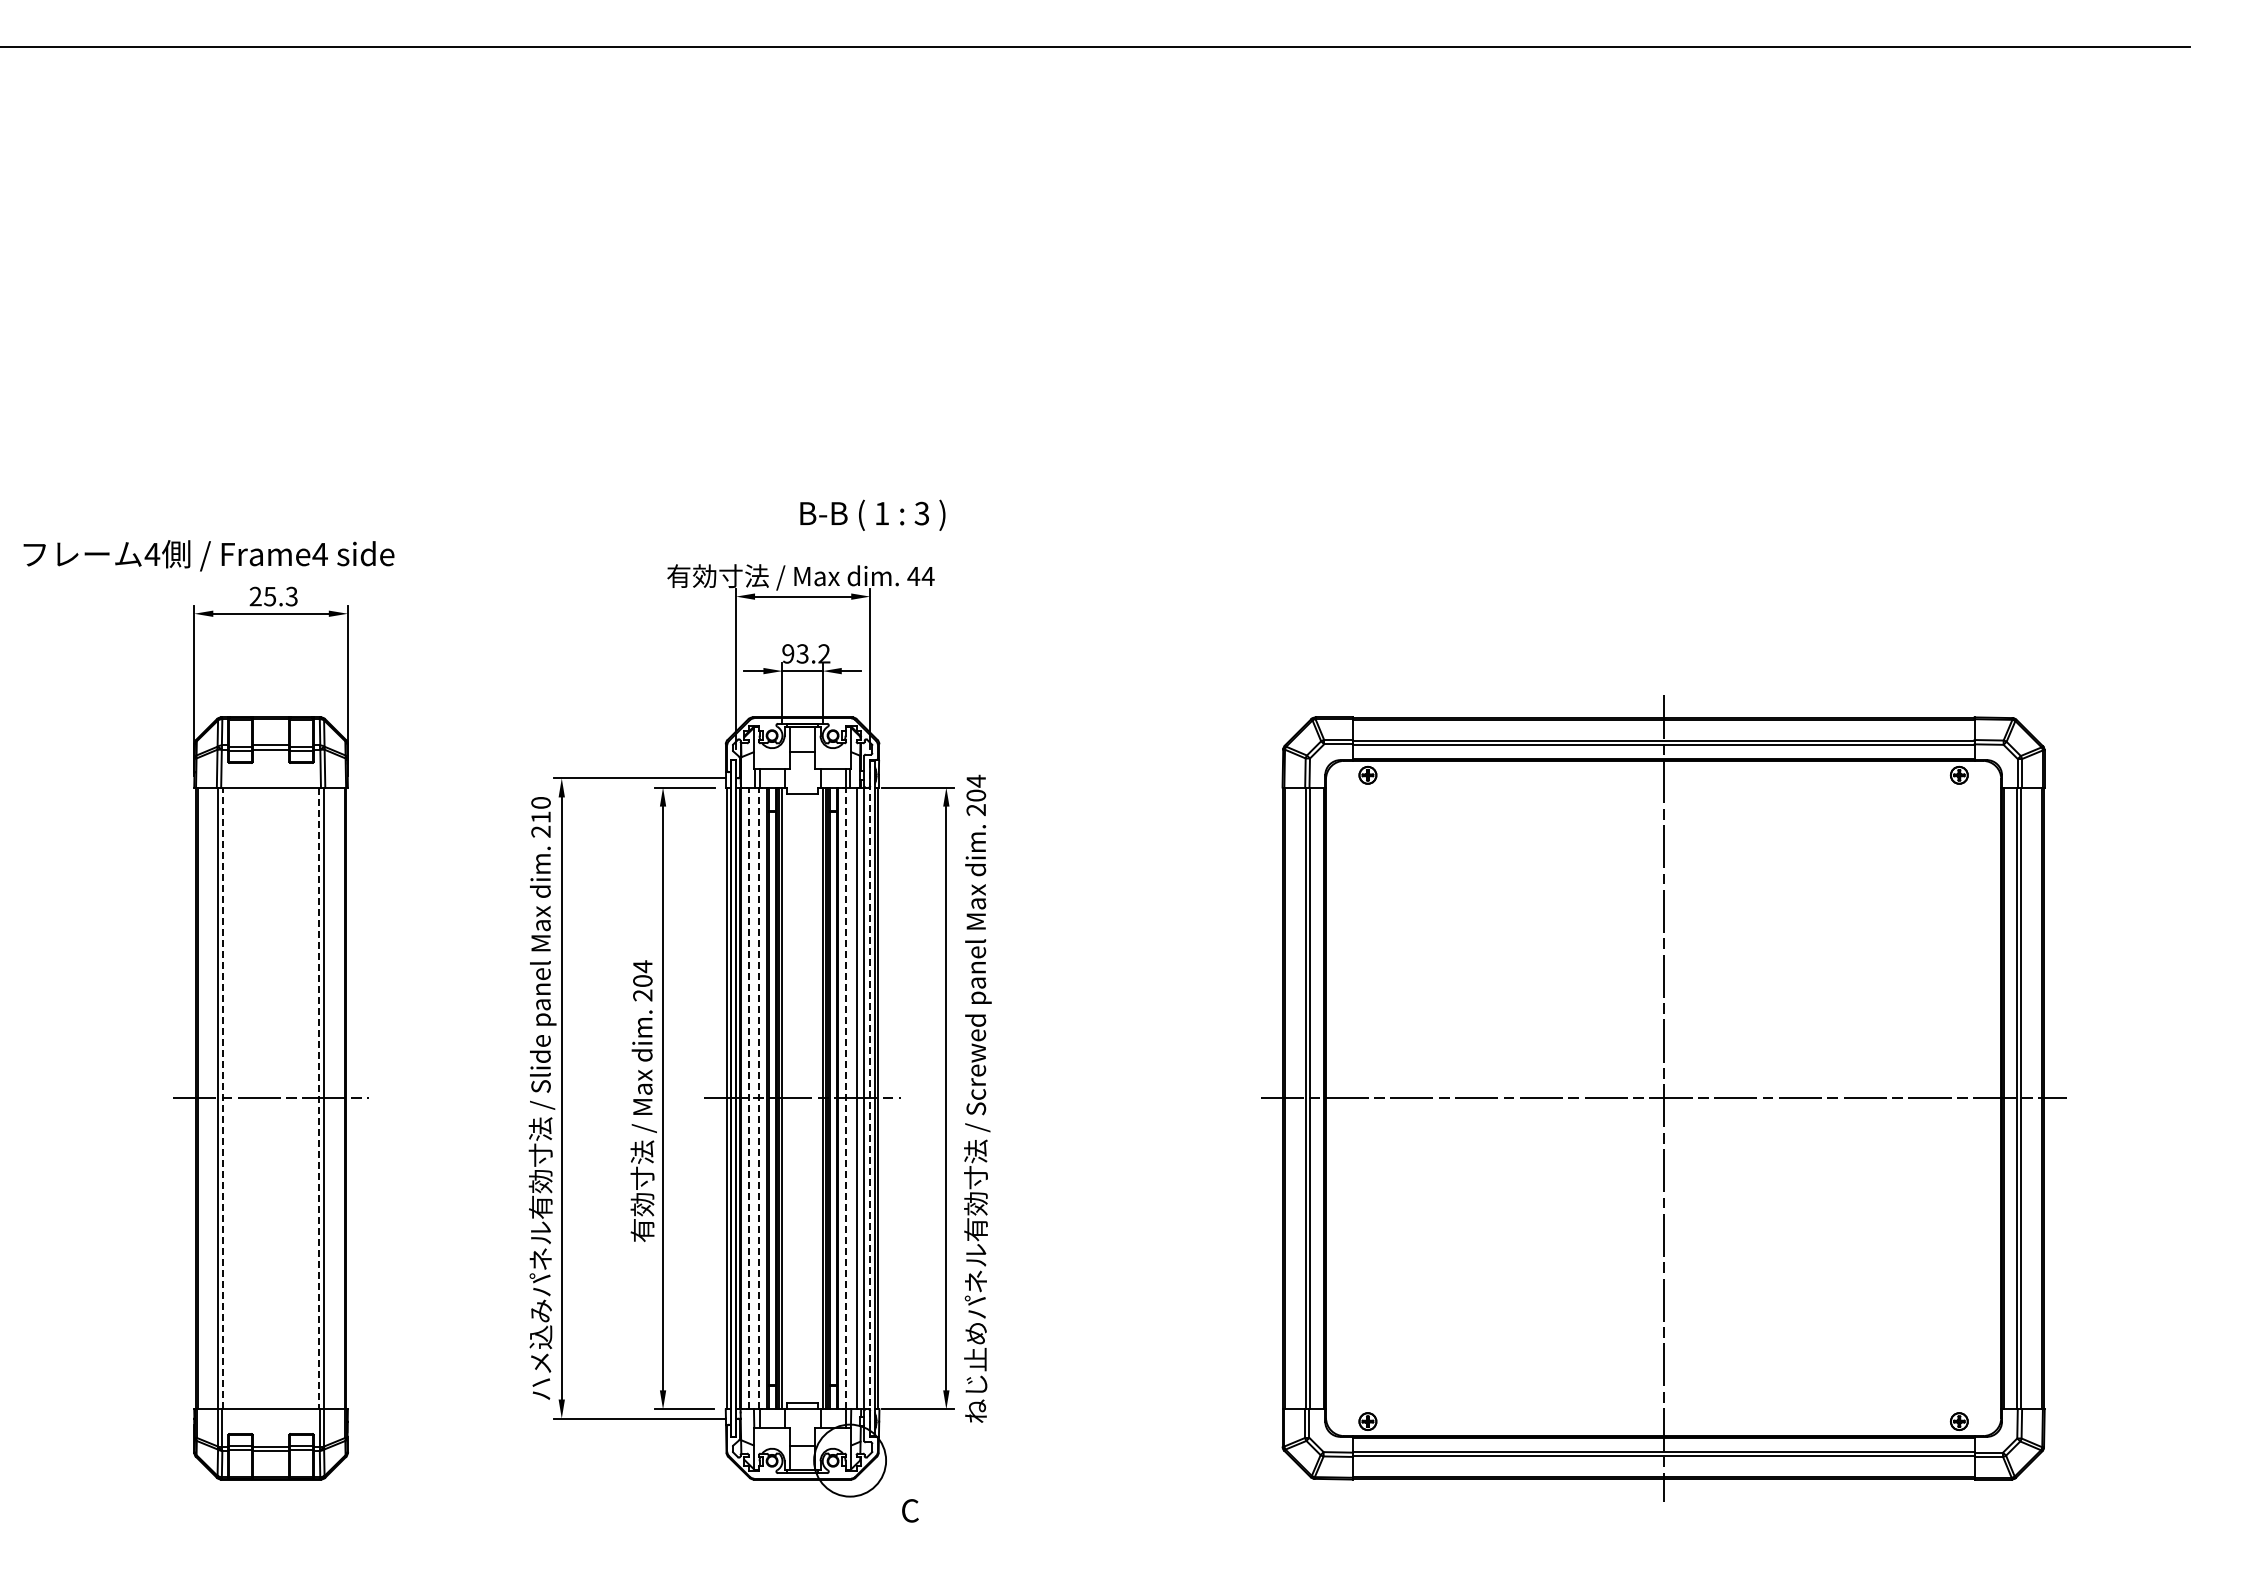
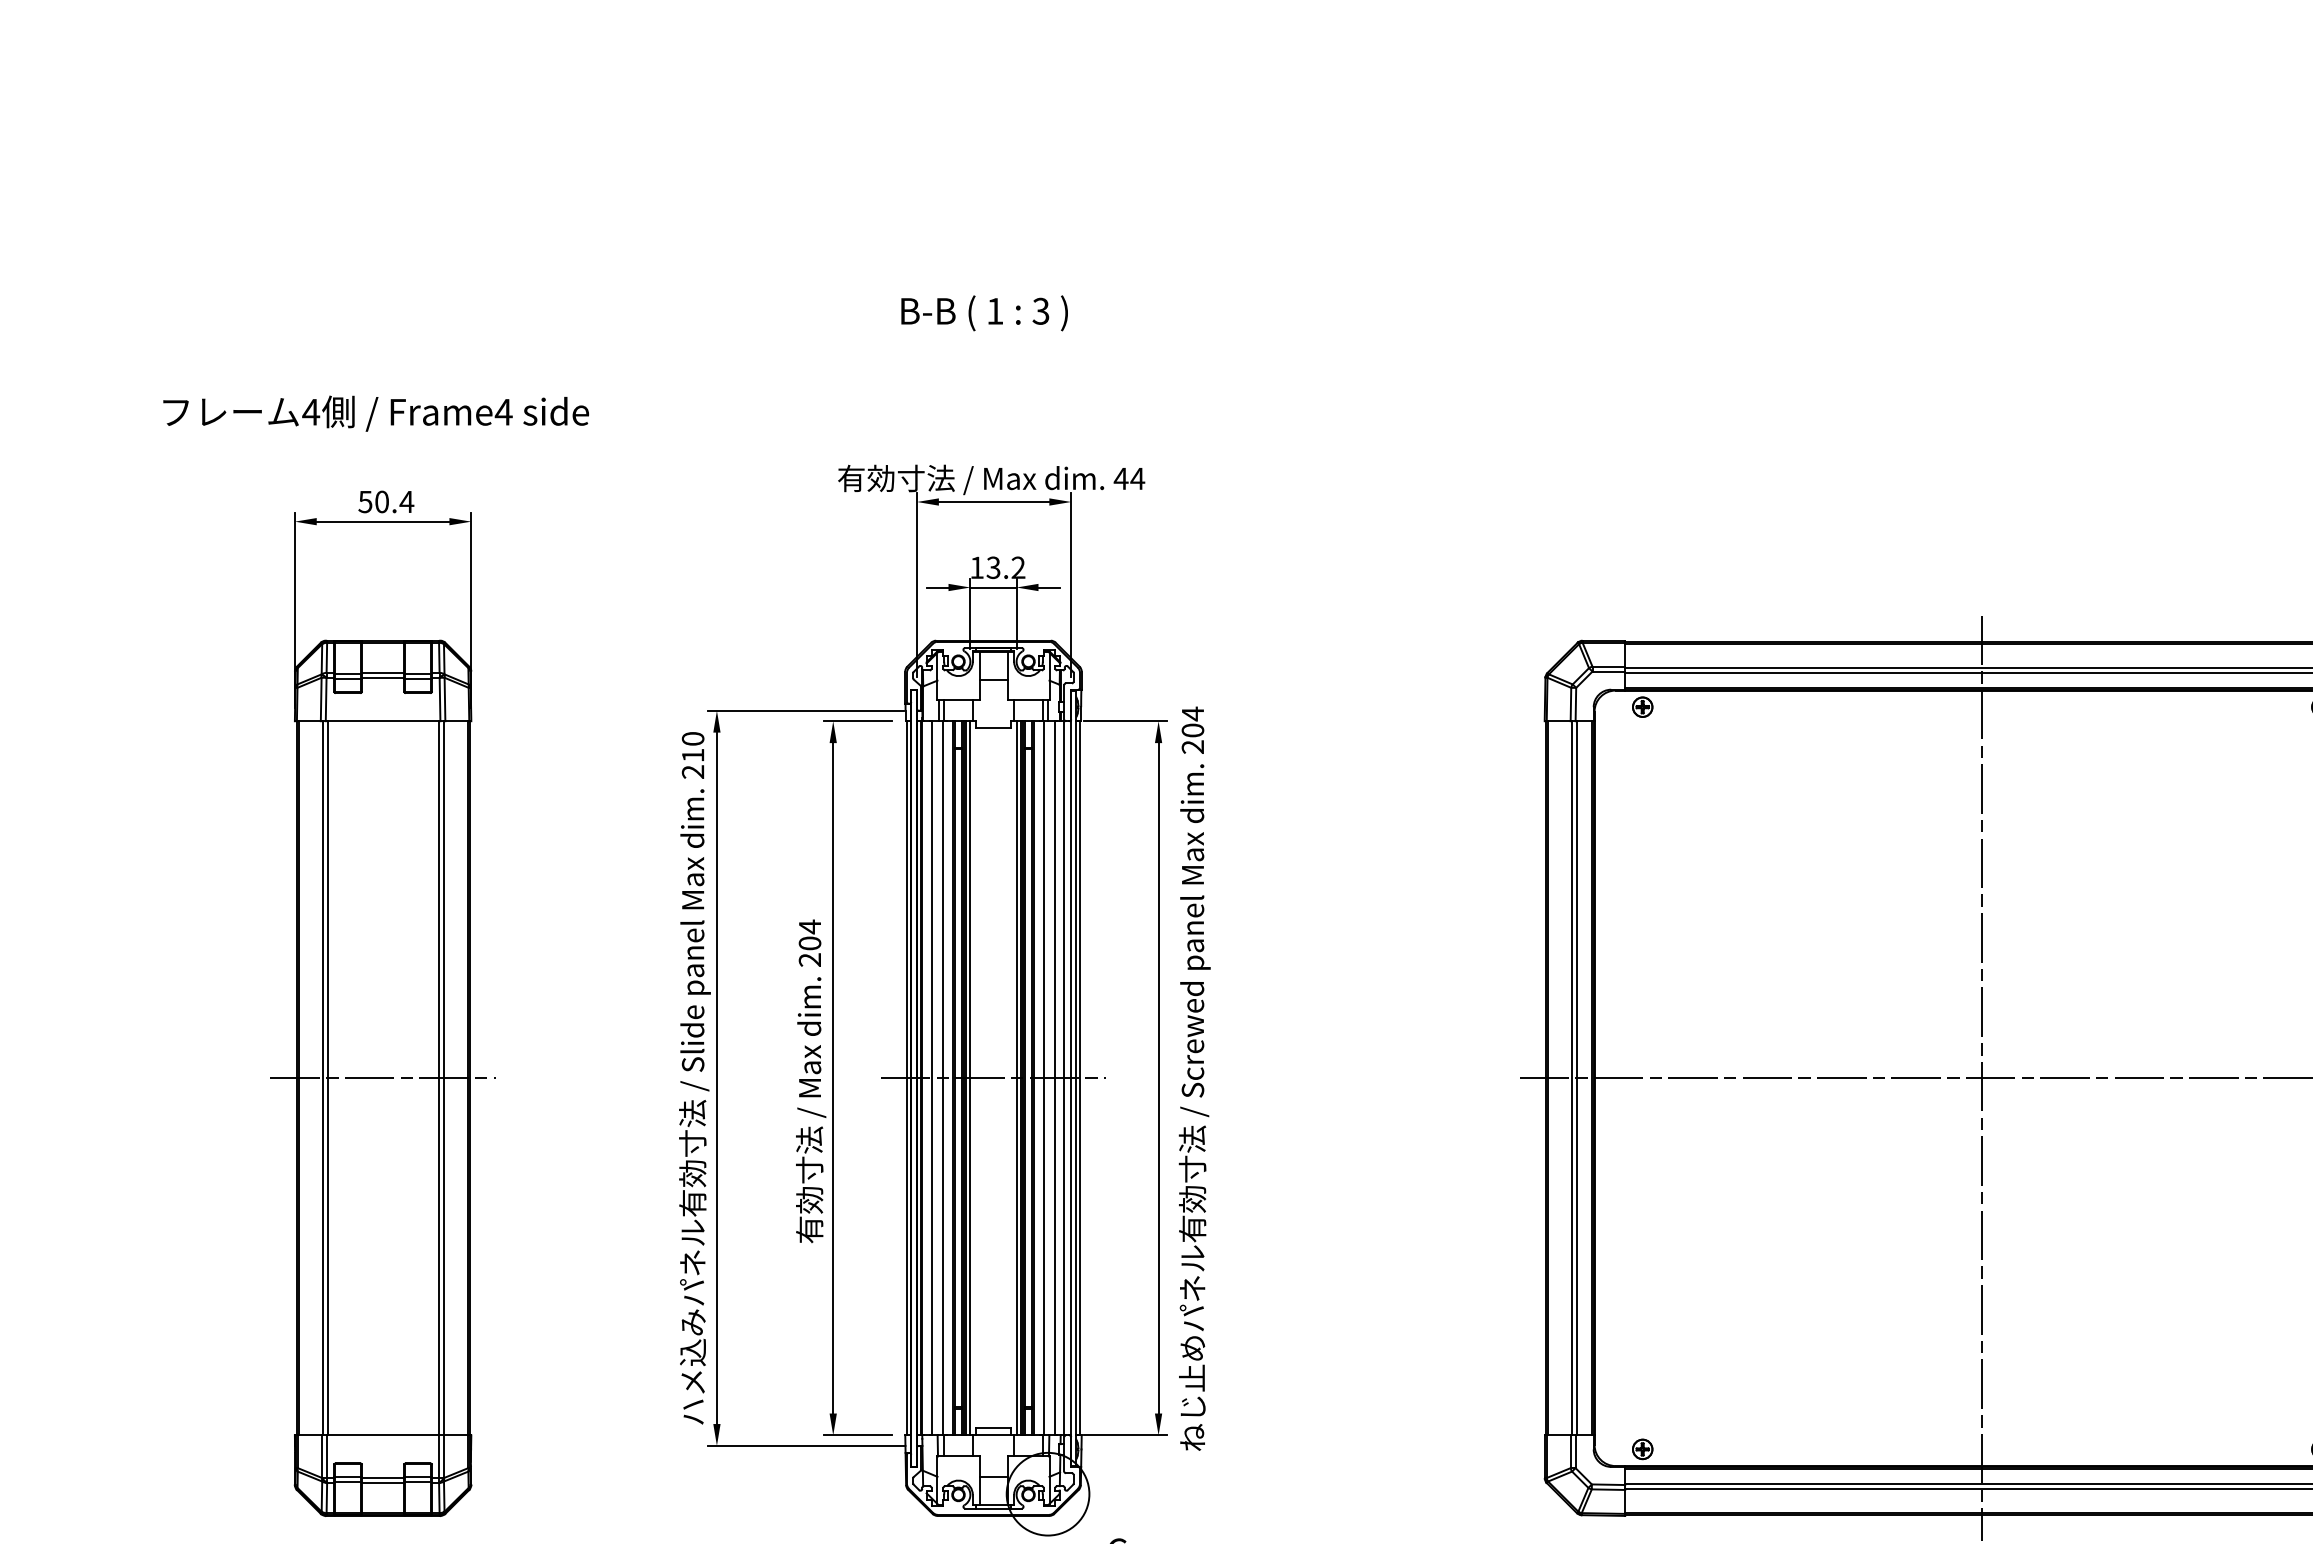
text: (872, 514) -> (984, 312), moved
text: (208, 555) -> (375, 413), moved
text: (273, 596) -> (385, 501), 25.3 -> 50.4
text: (788, 653) -> (977, 567), 93.2 -> 13.2
line: (222, 1098) -> (327, 1078), dashed -> solid
line: (319, 1098) -> (438, 1078), dashed -> solid
line: (748, 1098) -> (931, 1078), dashed -> solid
line: (759, 1098) -> (944, 1078), dashed -> solid
line: (846, 1098) -> (1043, 1078), dashed -> solid
line: (870, 1098) -> (1071, 1078), dashed -> solid

